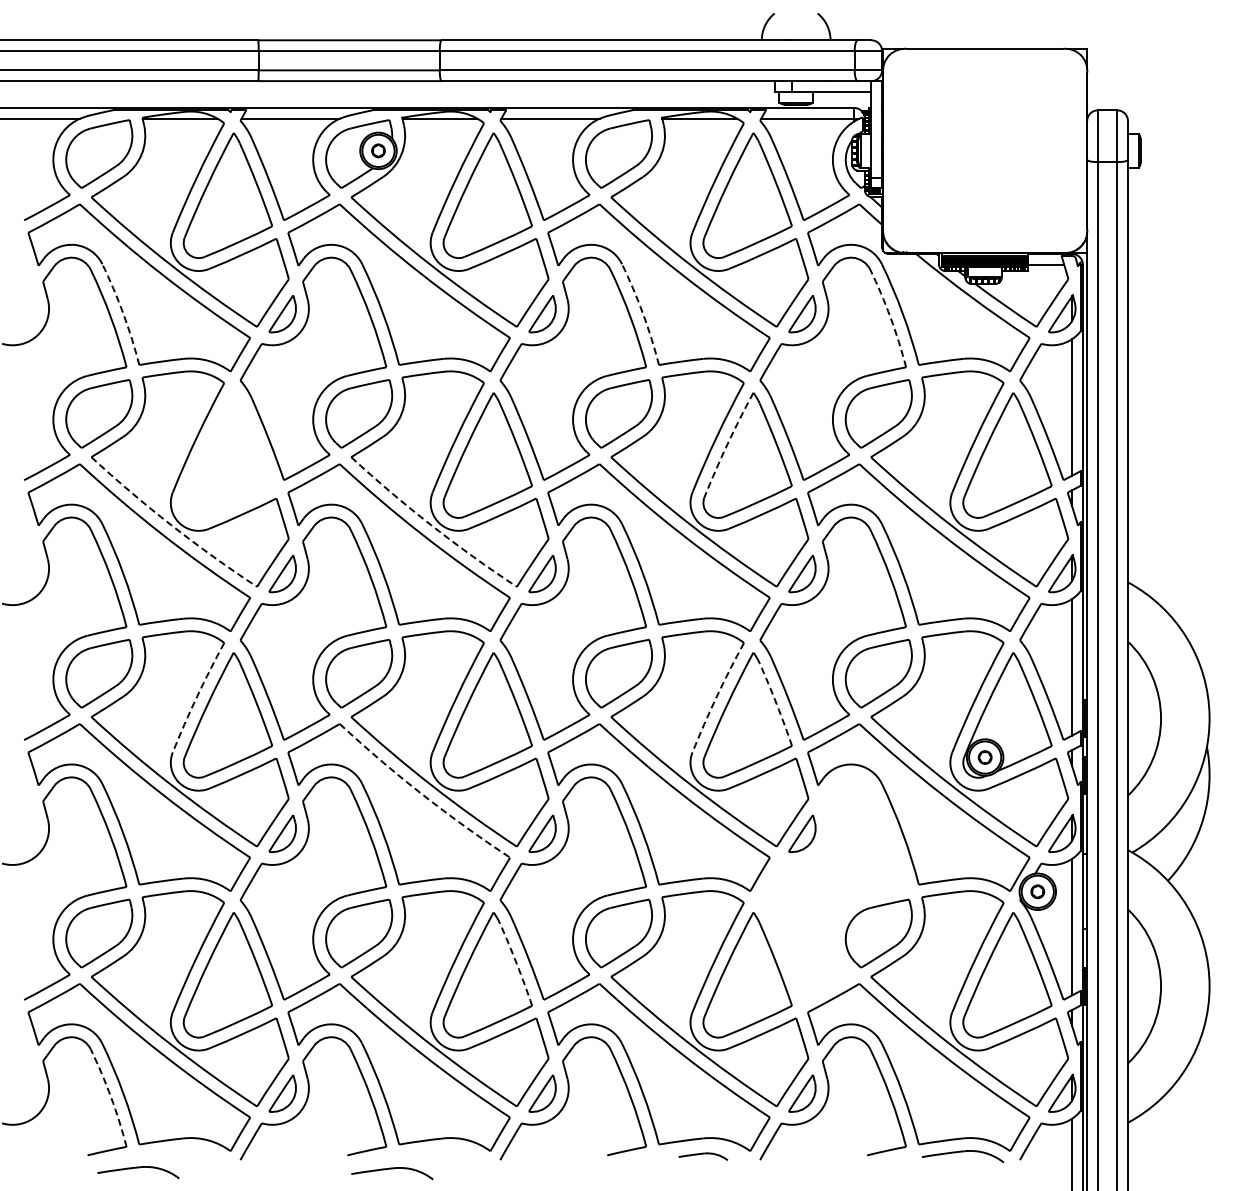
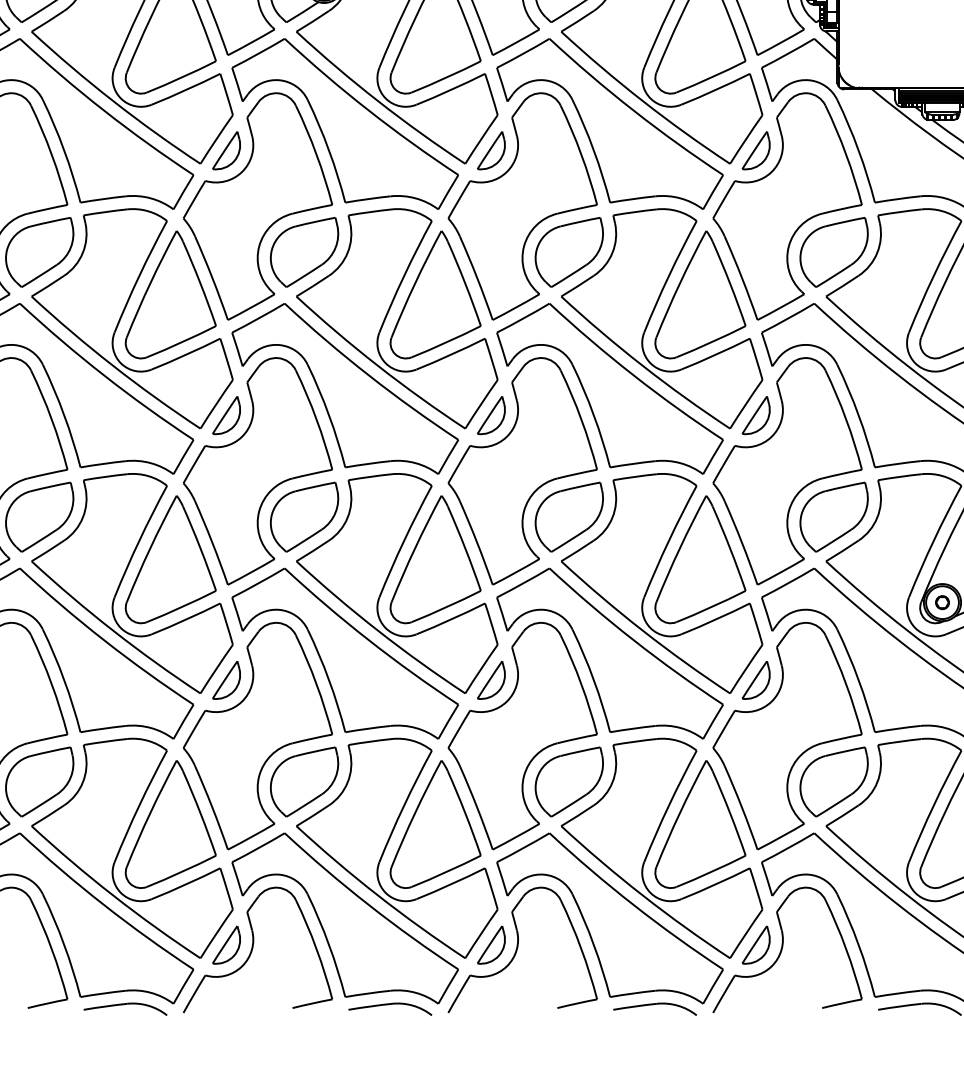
arc: (123, 313) -> (64, 150), dashed -> solid
arc: (643, 313) -> (594, 150), dashed -> solid
arc: (890, 317) -> (846, 154), dashed -> solid
arc: (727, 444) -> (679, 283), dashed -> solid
part: (227, 455) -> (170, 294), added
arc: (171, 525) -> (113, 366), dashed -> solid
arc: (431, 525) -> (378, 366), dashed -> solid
arc: (197, 696) -> (139, 540), dashed -> solid
arc: (716, 696) -> (668, 540), dashed -> solid
arc: (776, 704) -> (729, 548), dashed -> solid
arc: (422, 794) -> (369, 640), dashed -> solid
part: (832, 888) -> (786, 736), added
arc: (516, 964) -> (464, 813), dashed -> solid
arc: (111, 1097) -> (52, 949), dashed -> solid
part: (703, 1156) -> (655, 1009), size x1.67
part: (138, 1172) -> (125, 1009), moved
part: (392, 1173) -> (390, 1009), moved

